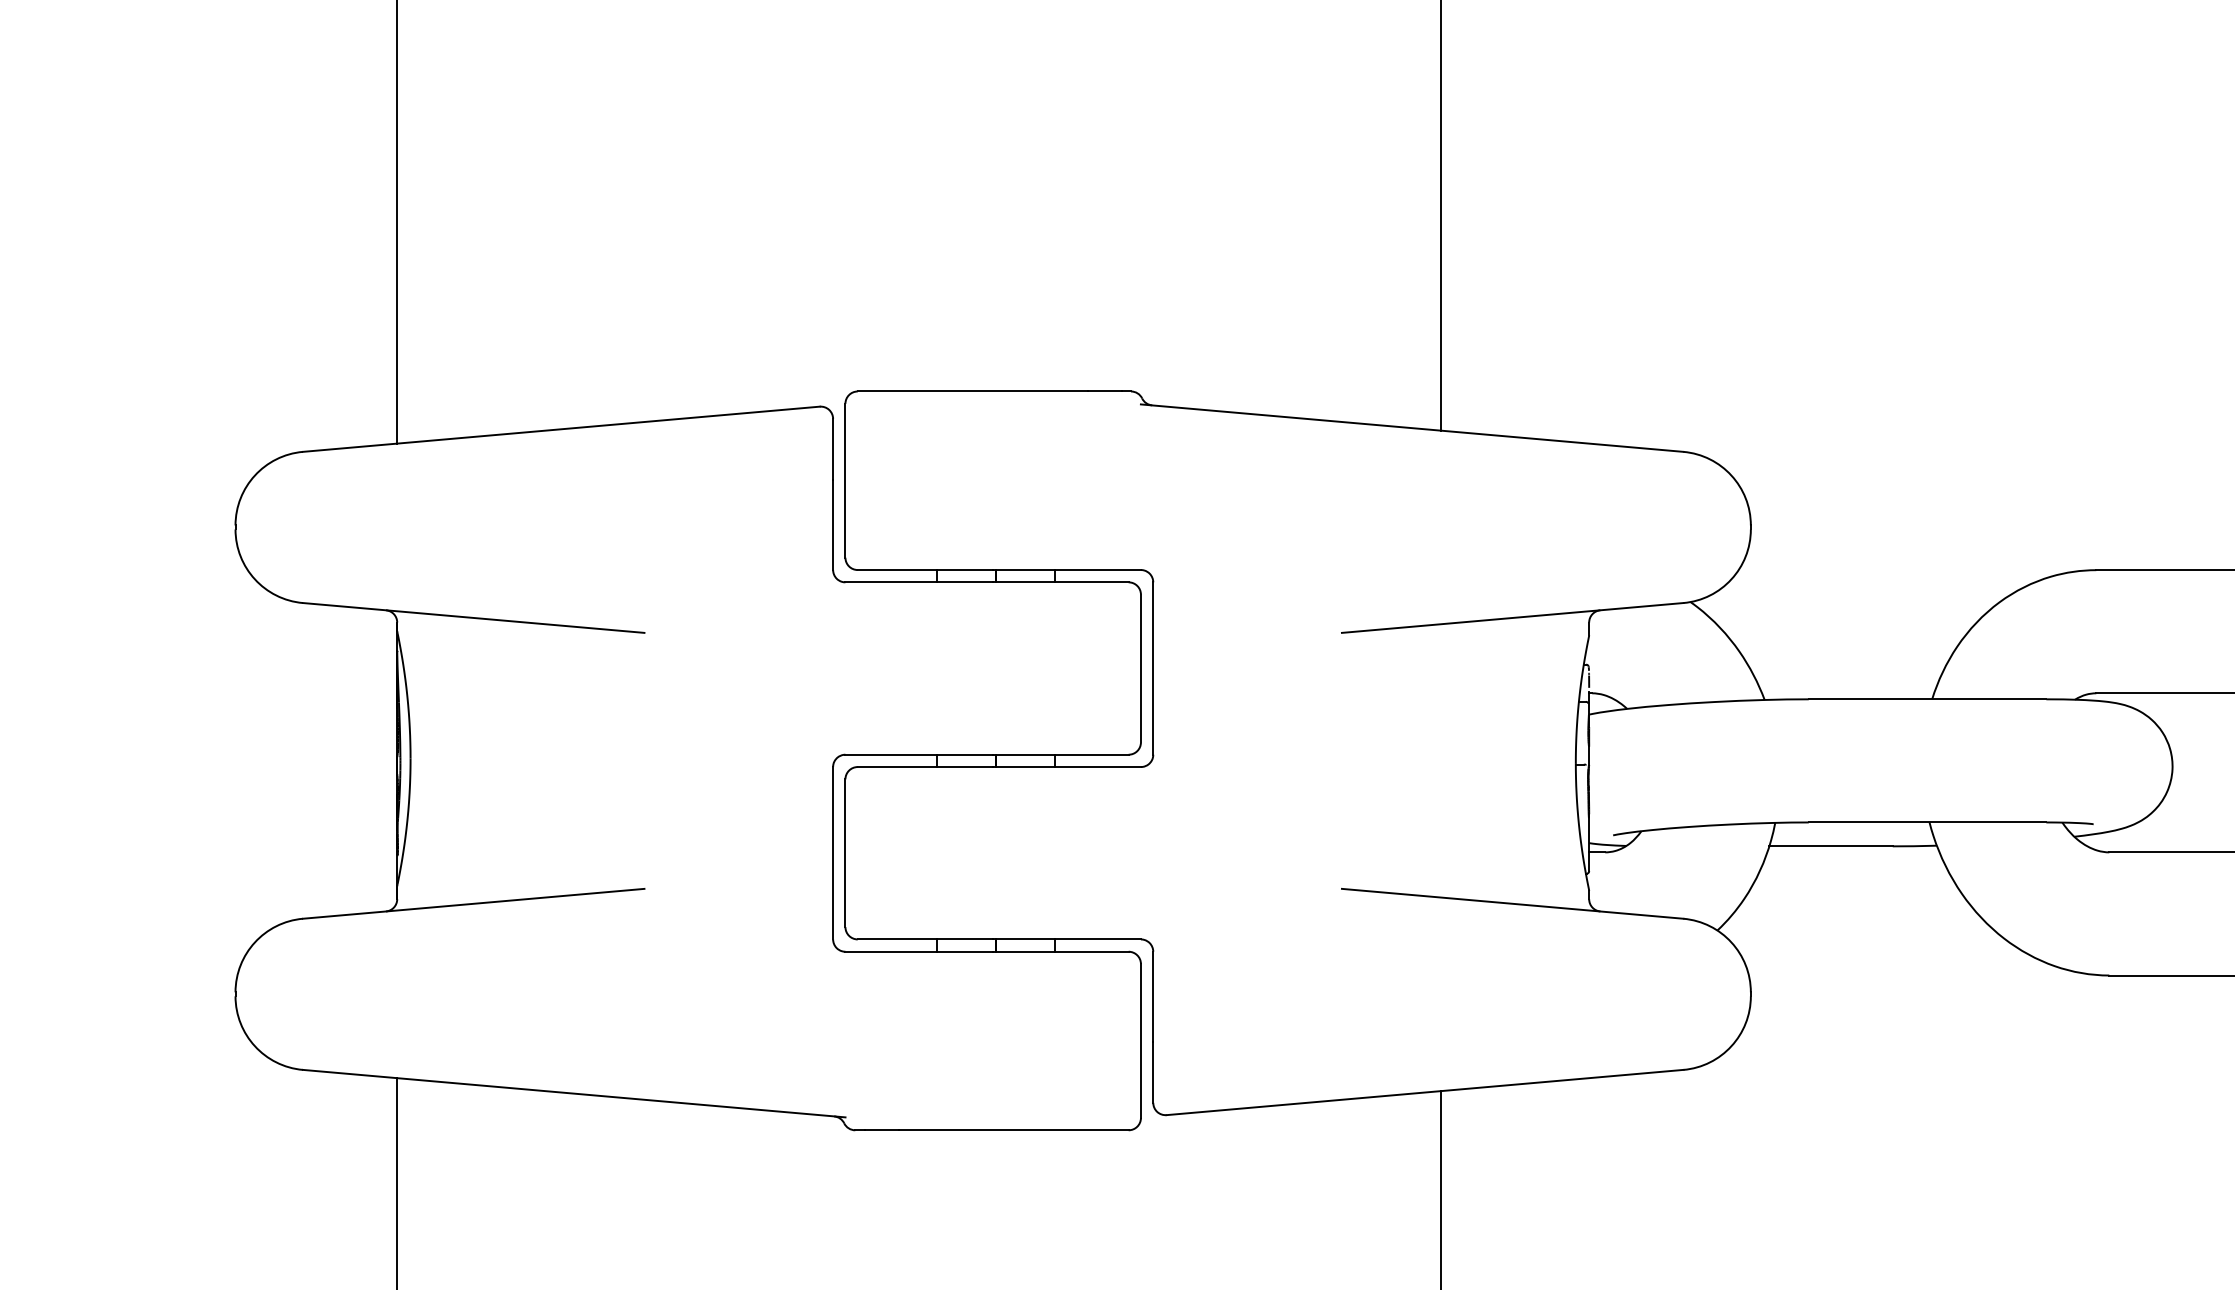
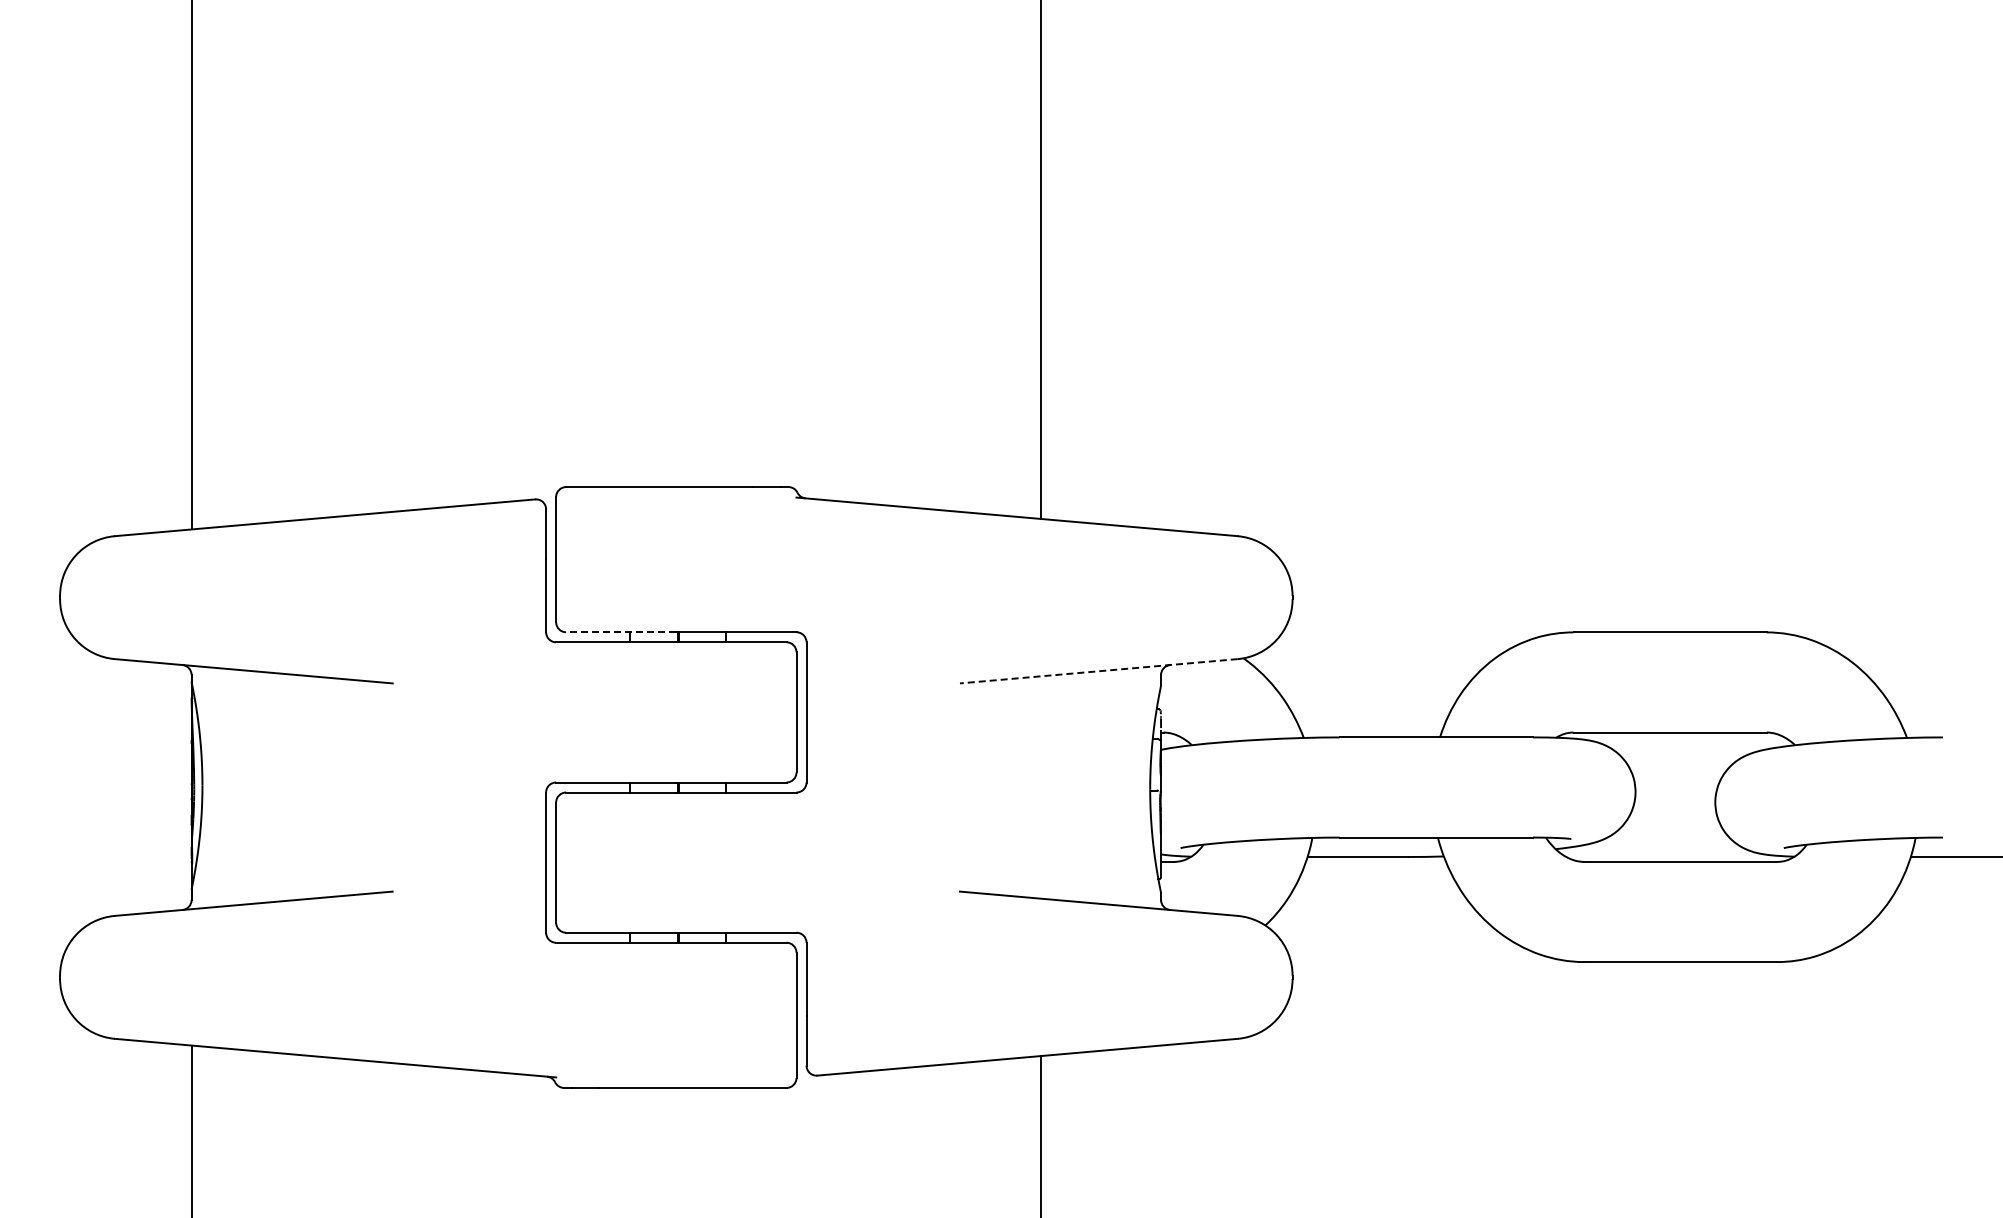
line: (924, 570) -> (620, 632), solid -> dashed
line: (1512, 618) -> (1098, 671), solid -> dashed

